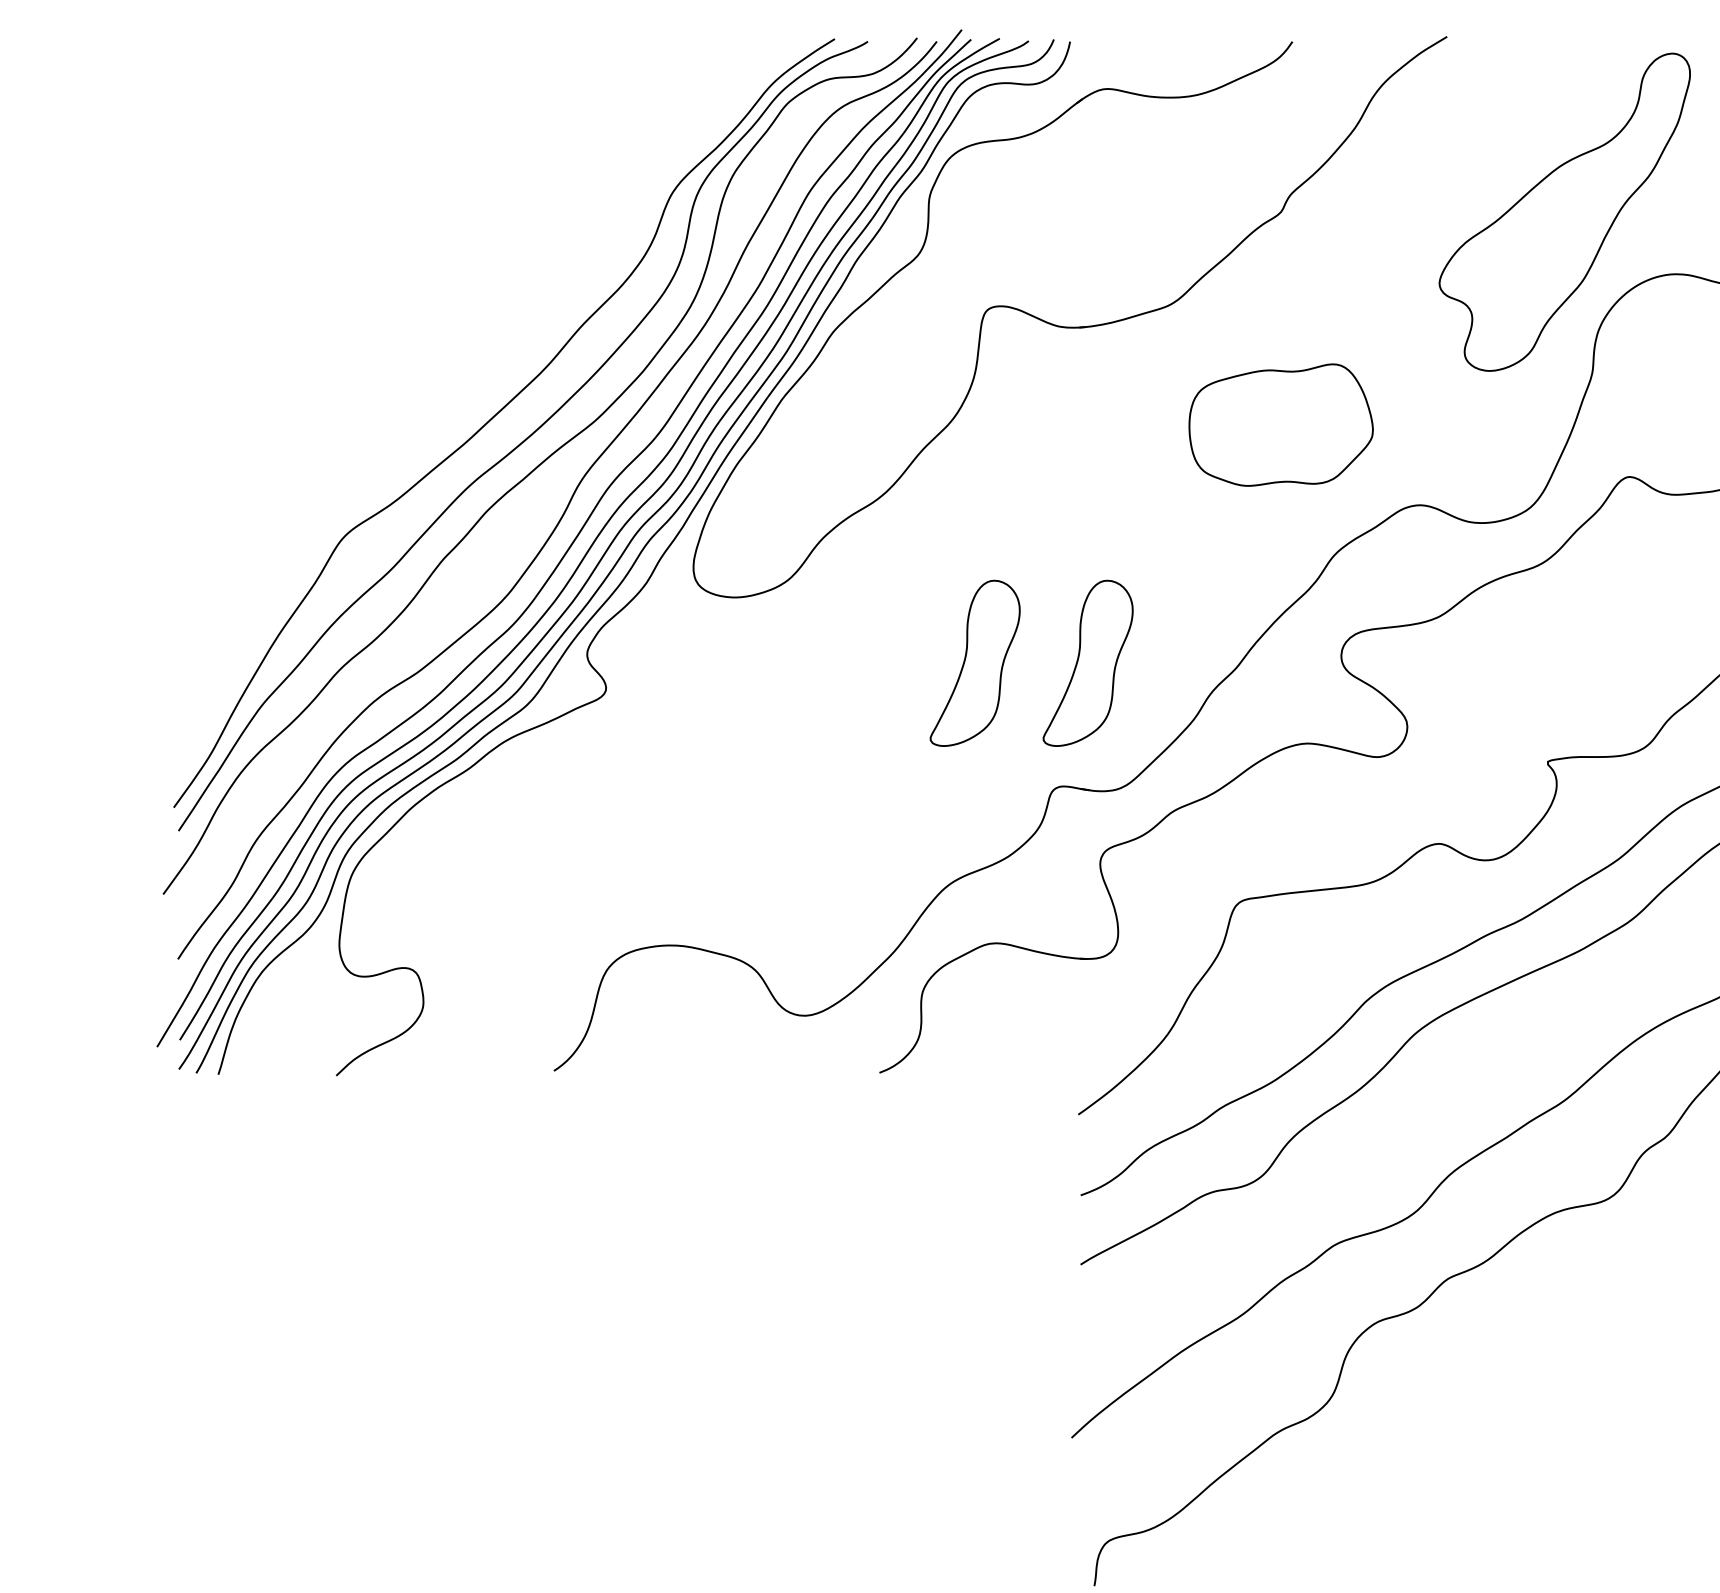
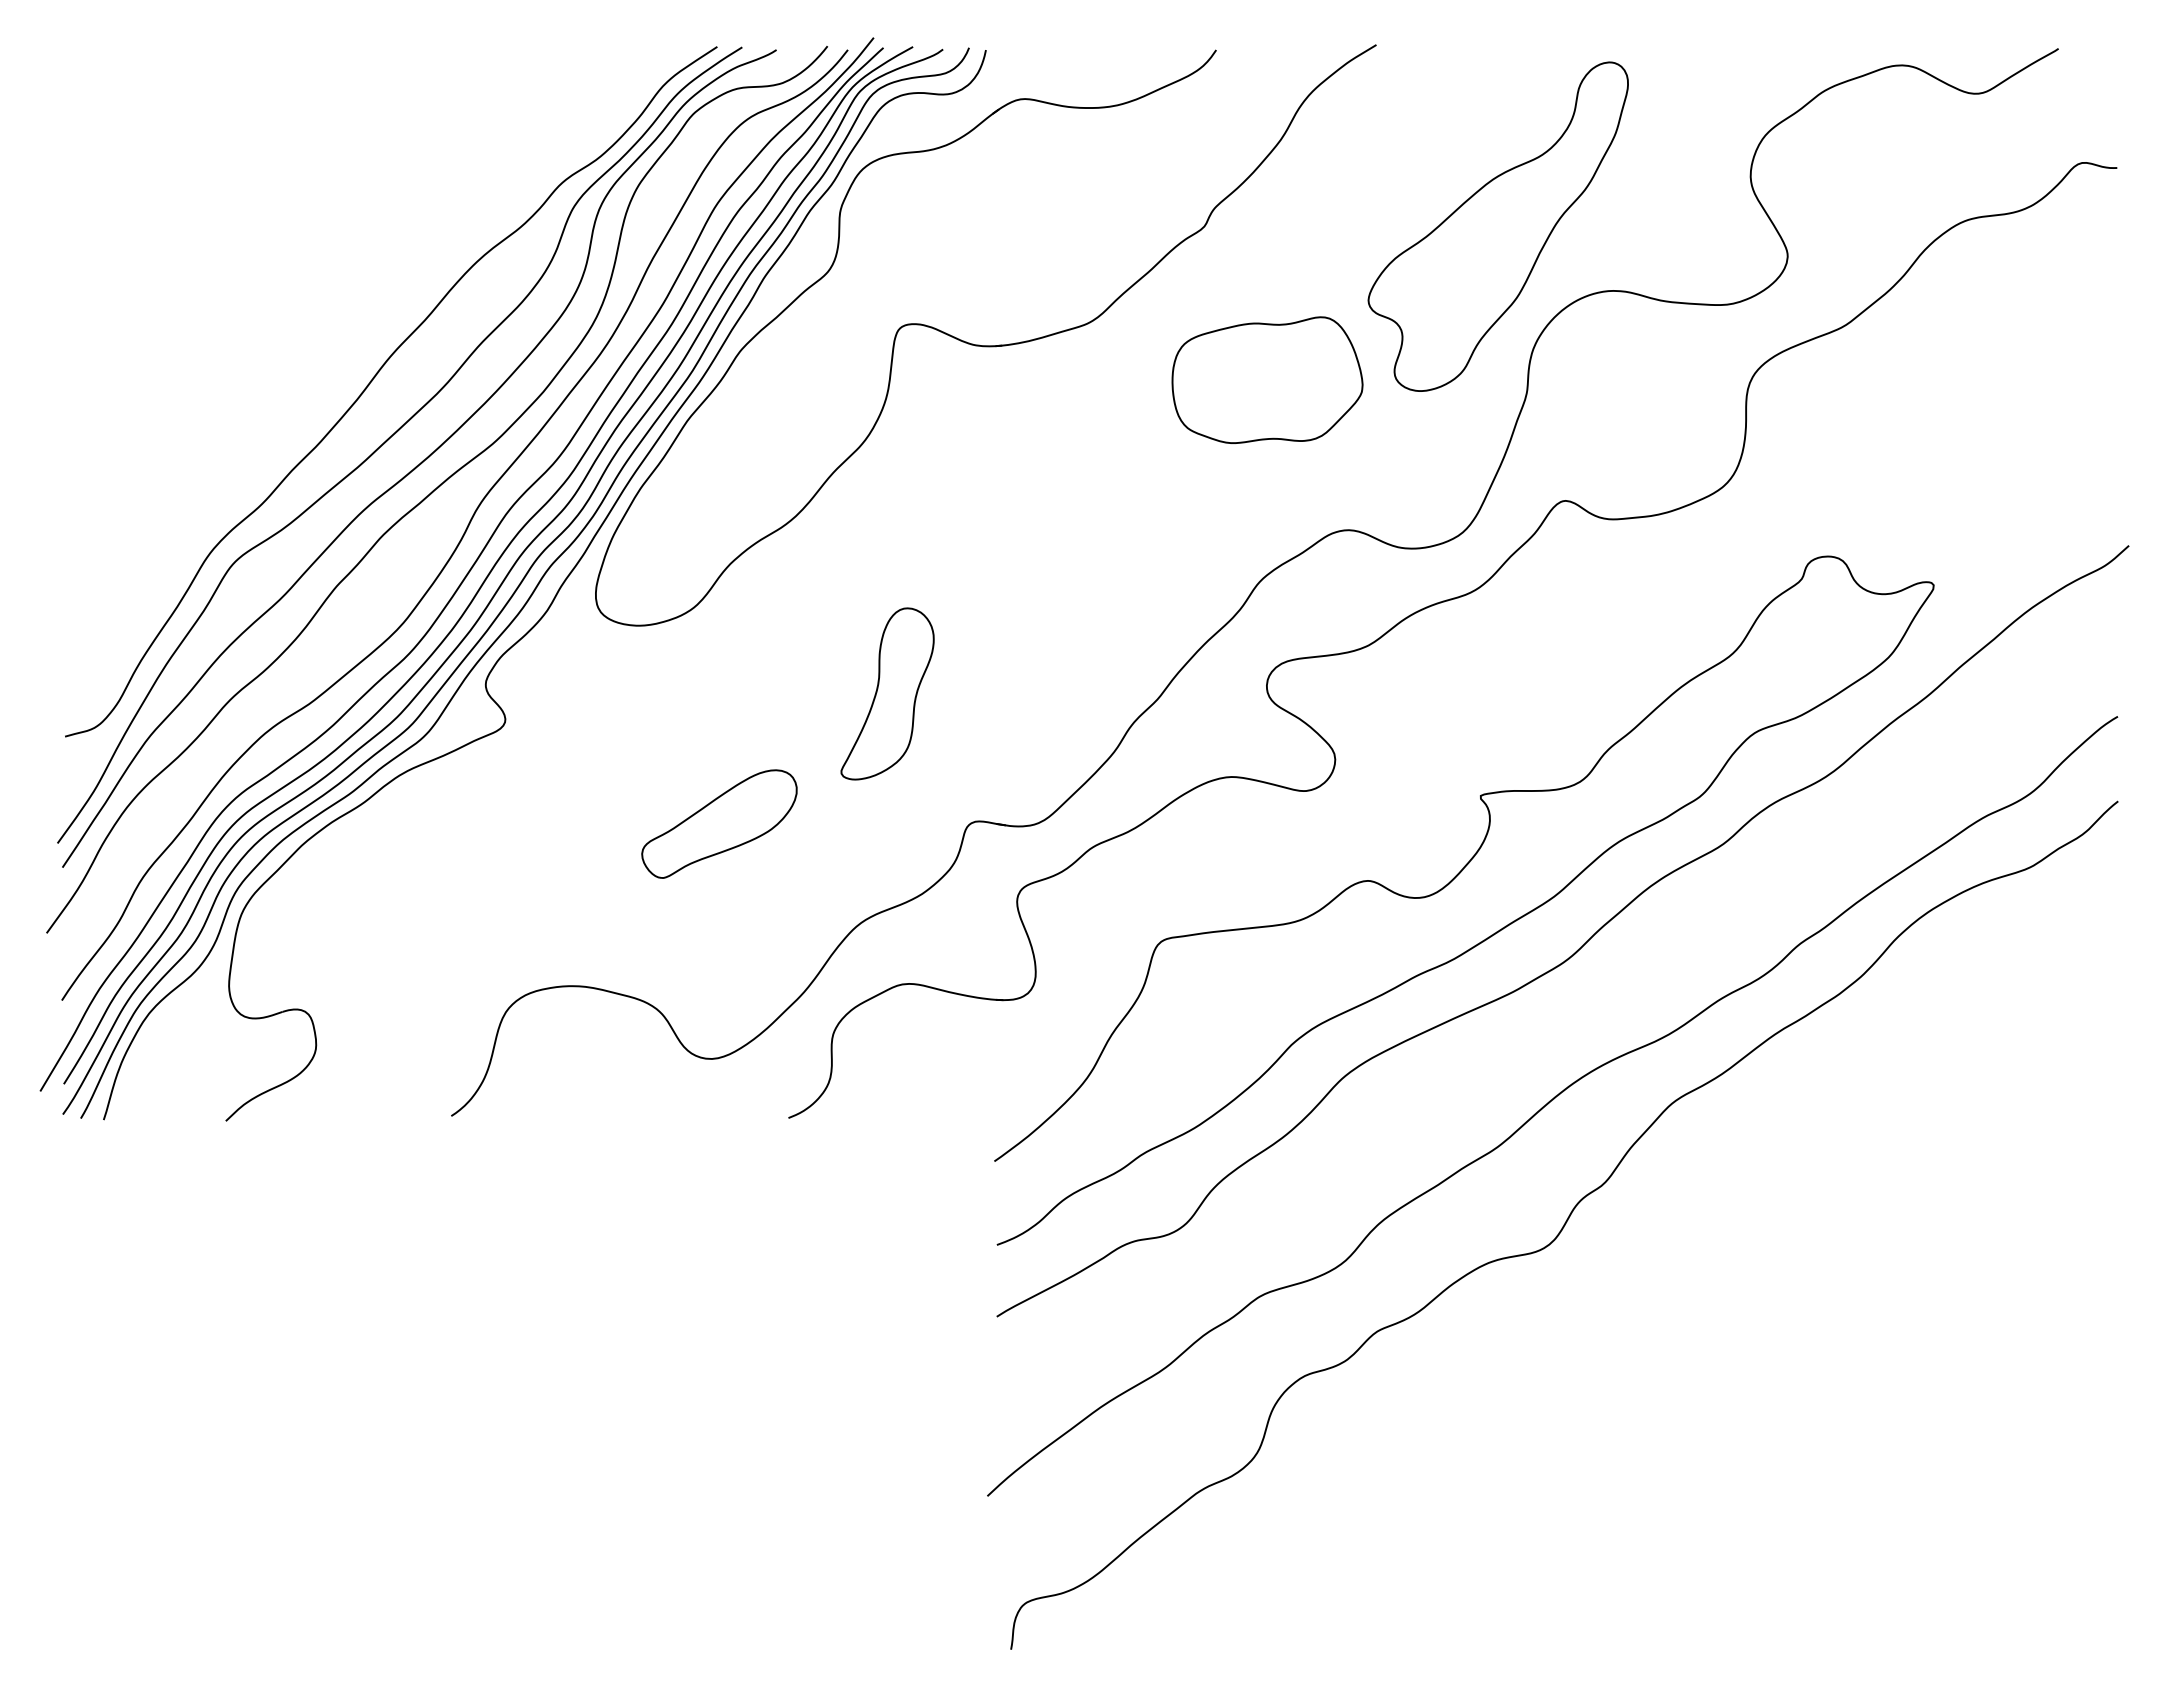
curve: (480, 357) -> (375, 377), added
part: (1281, 424) -> (1267, 379), moved
part: (1088, 662) -> (1004, 693), removed
part: (812, 788) -> (719, 823), added

